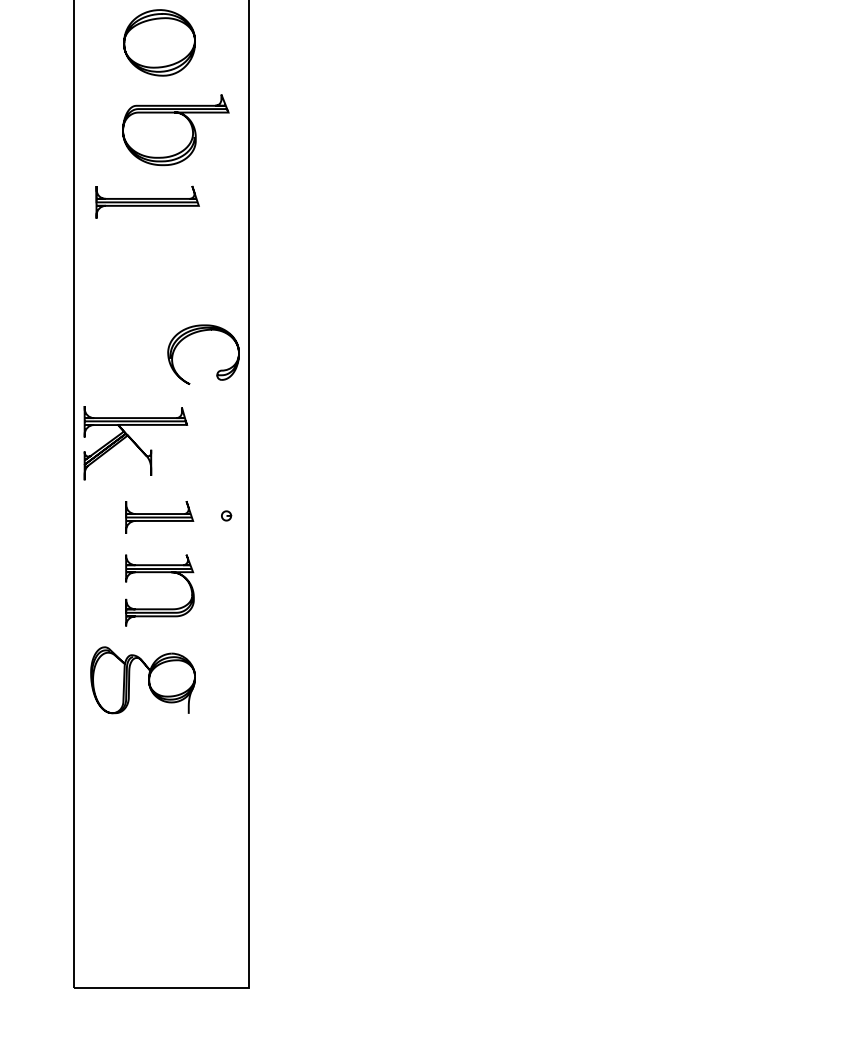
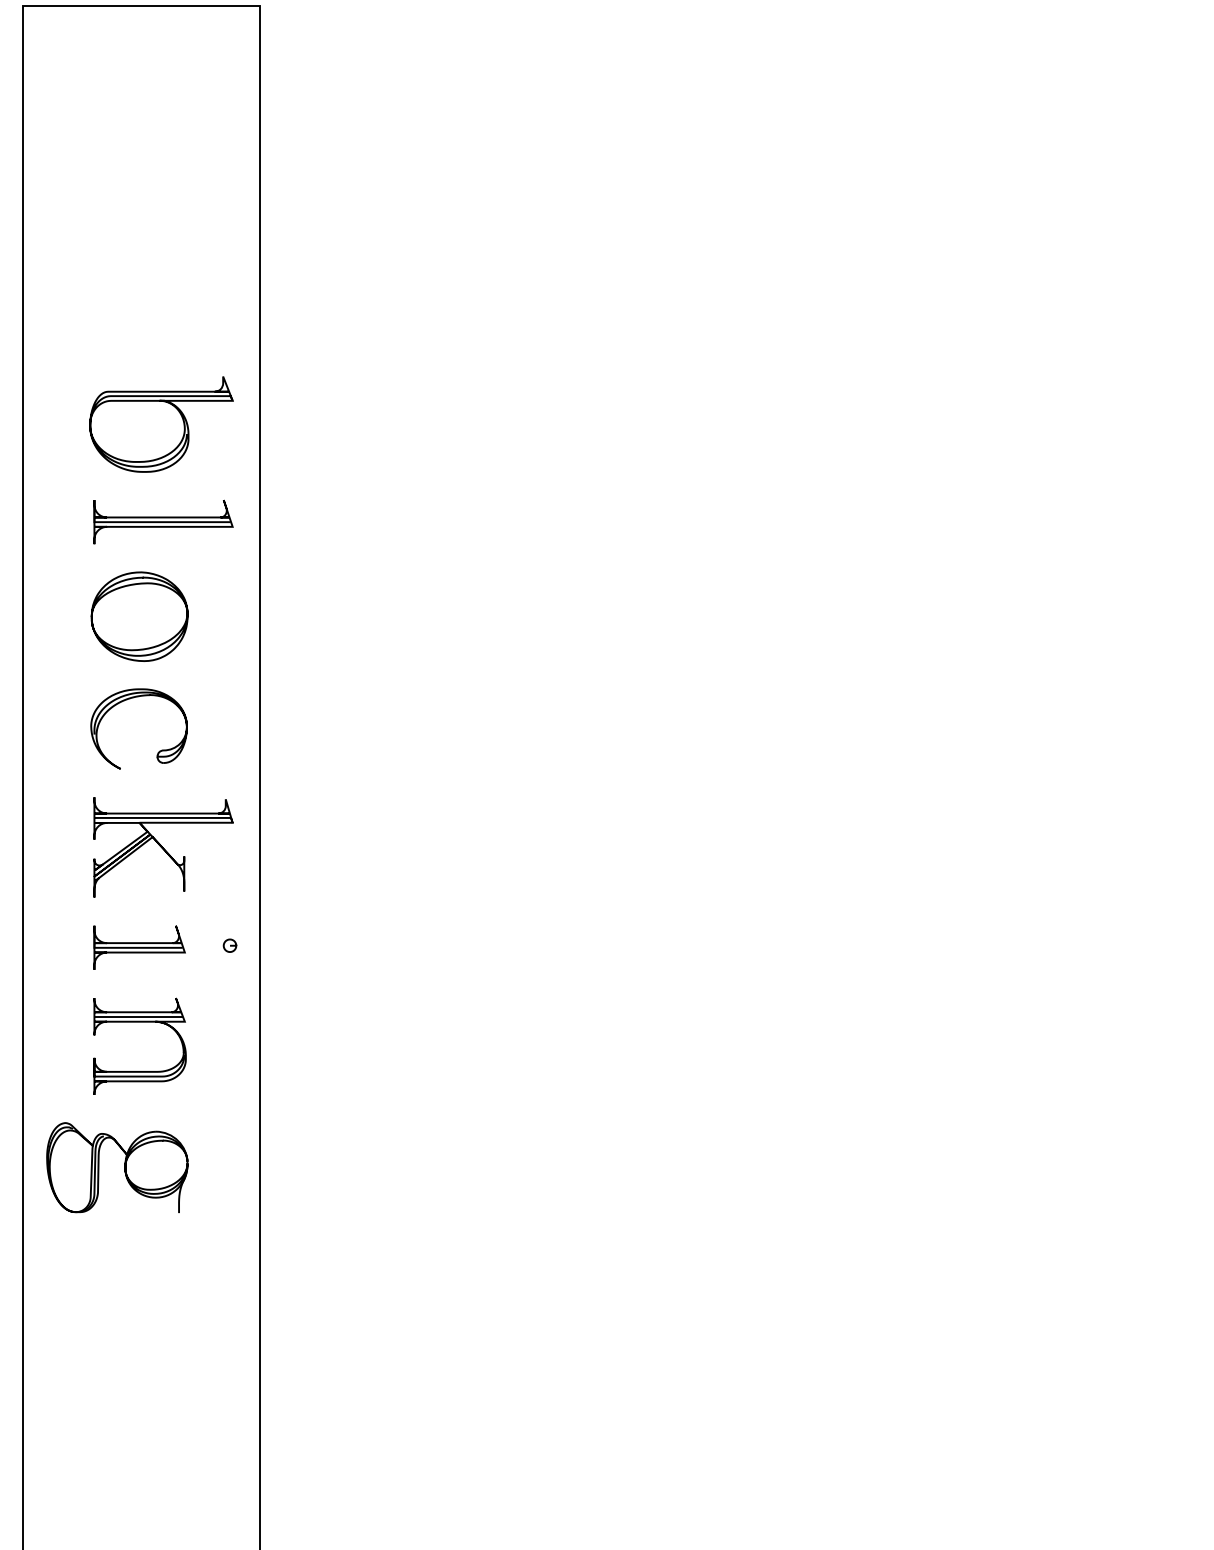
curve: (156, 19) -> (135, 585), moved
part: (147, 201) -> (163, 521), moved
part: (197, 332) -> (130, 699), moved
curve: (135, 443) -> (163, 847), moved

